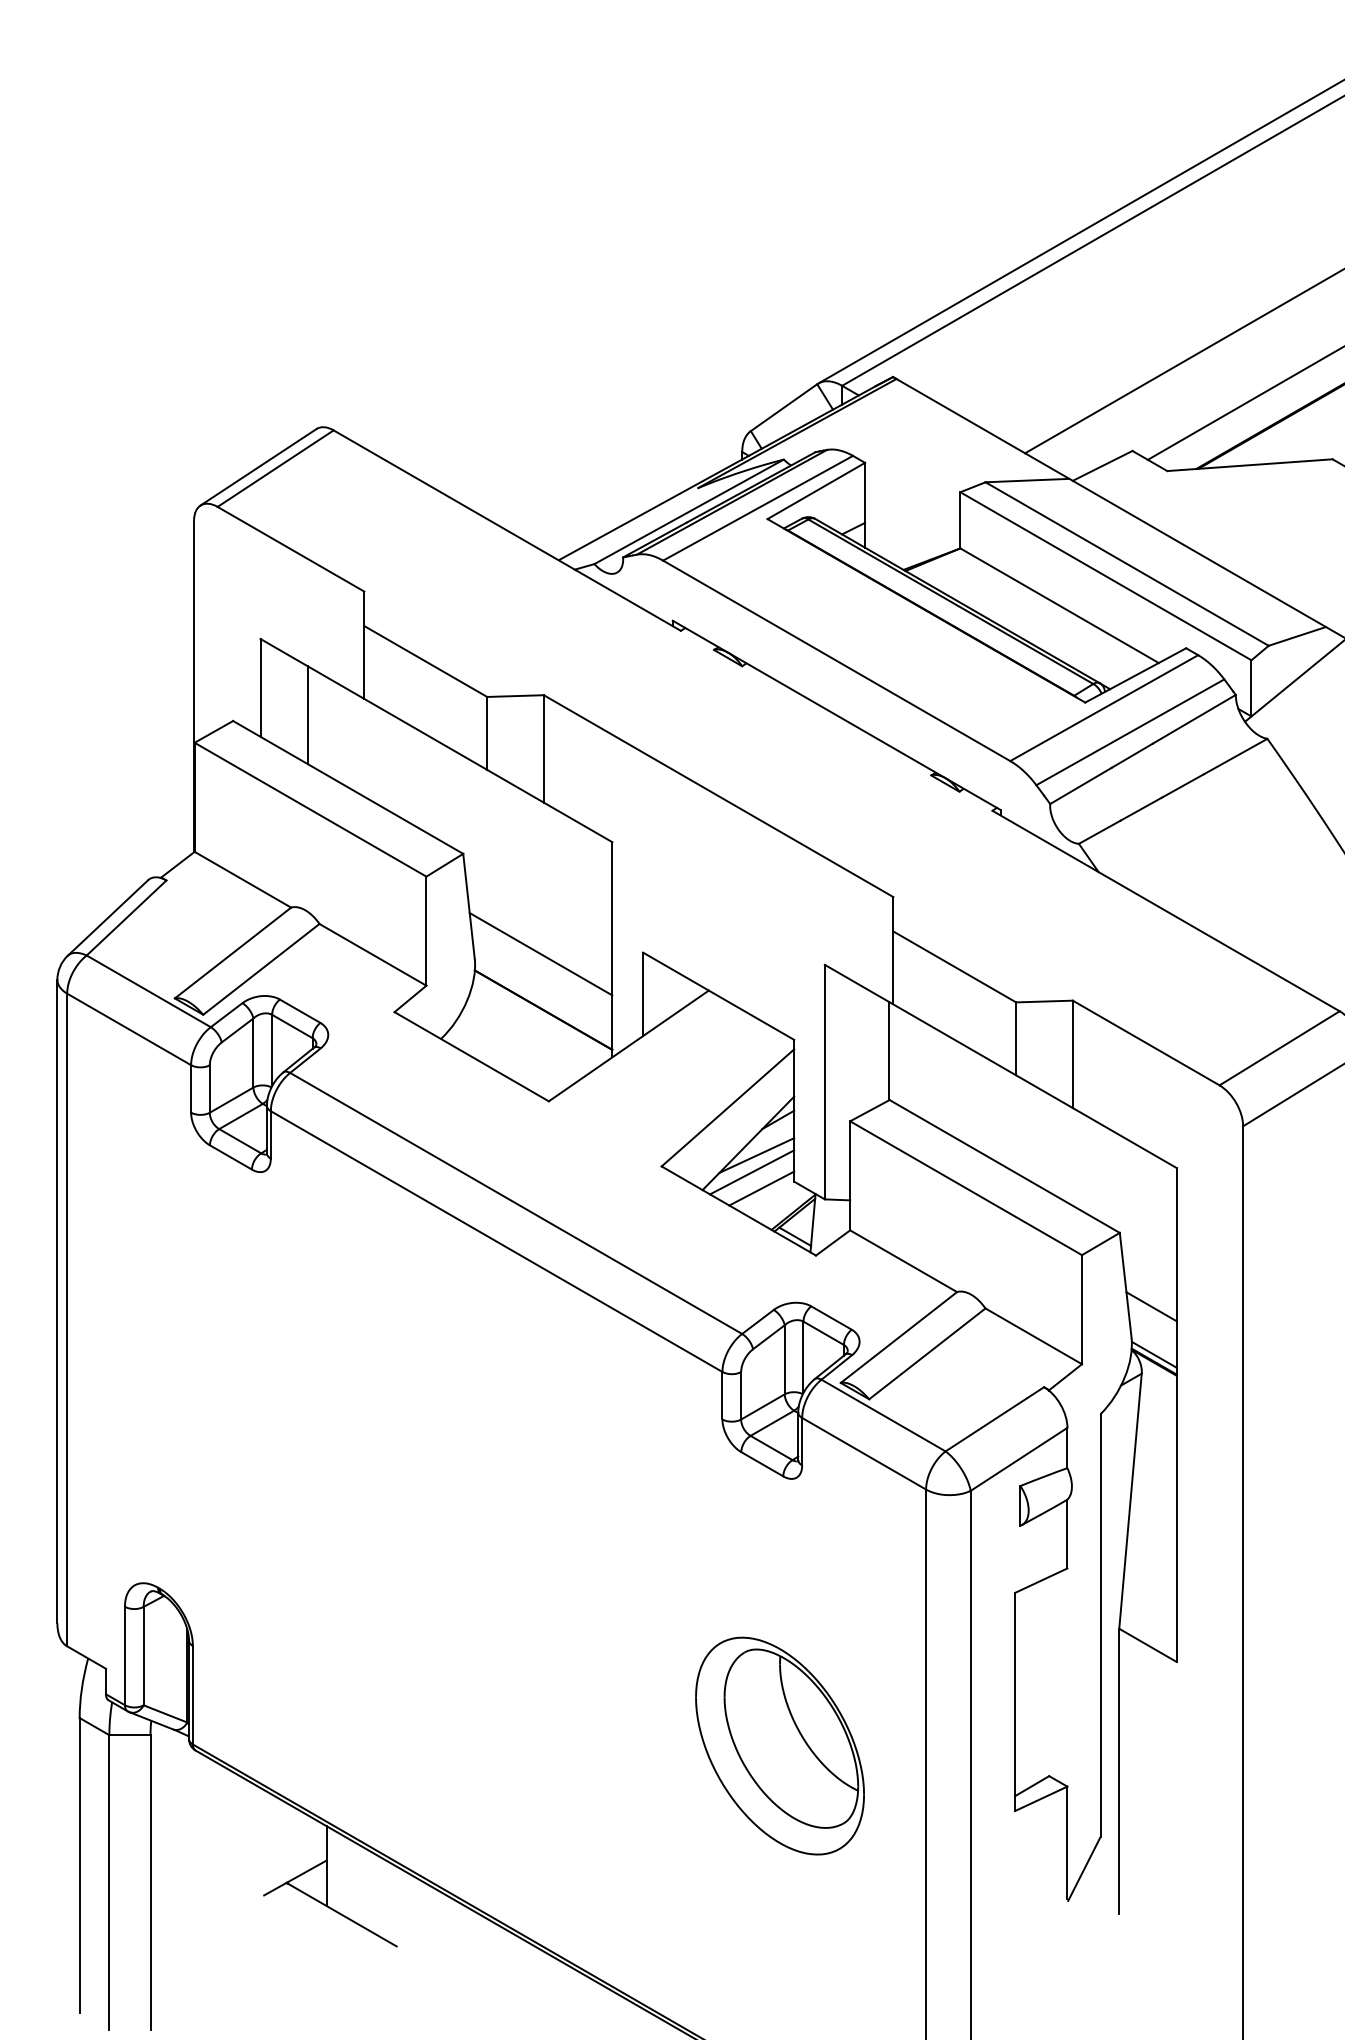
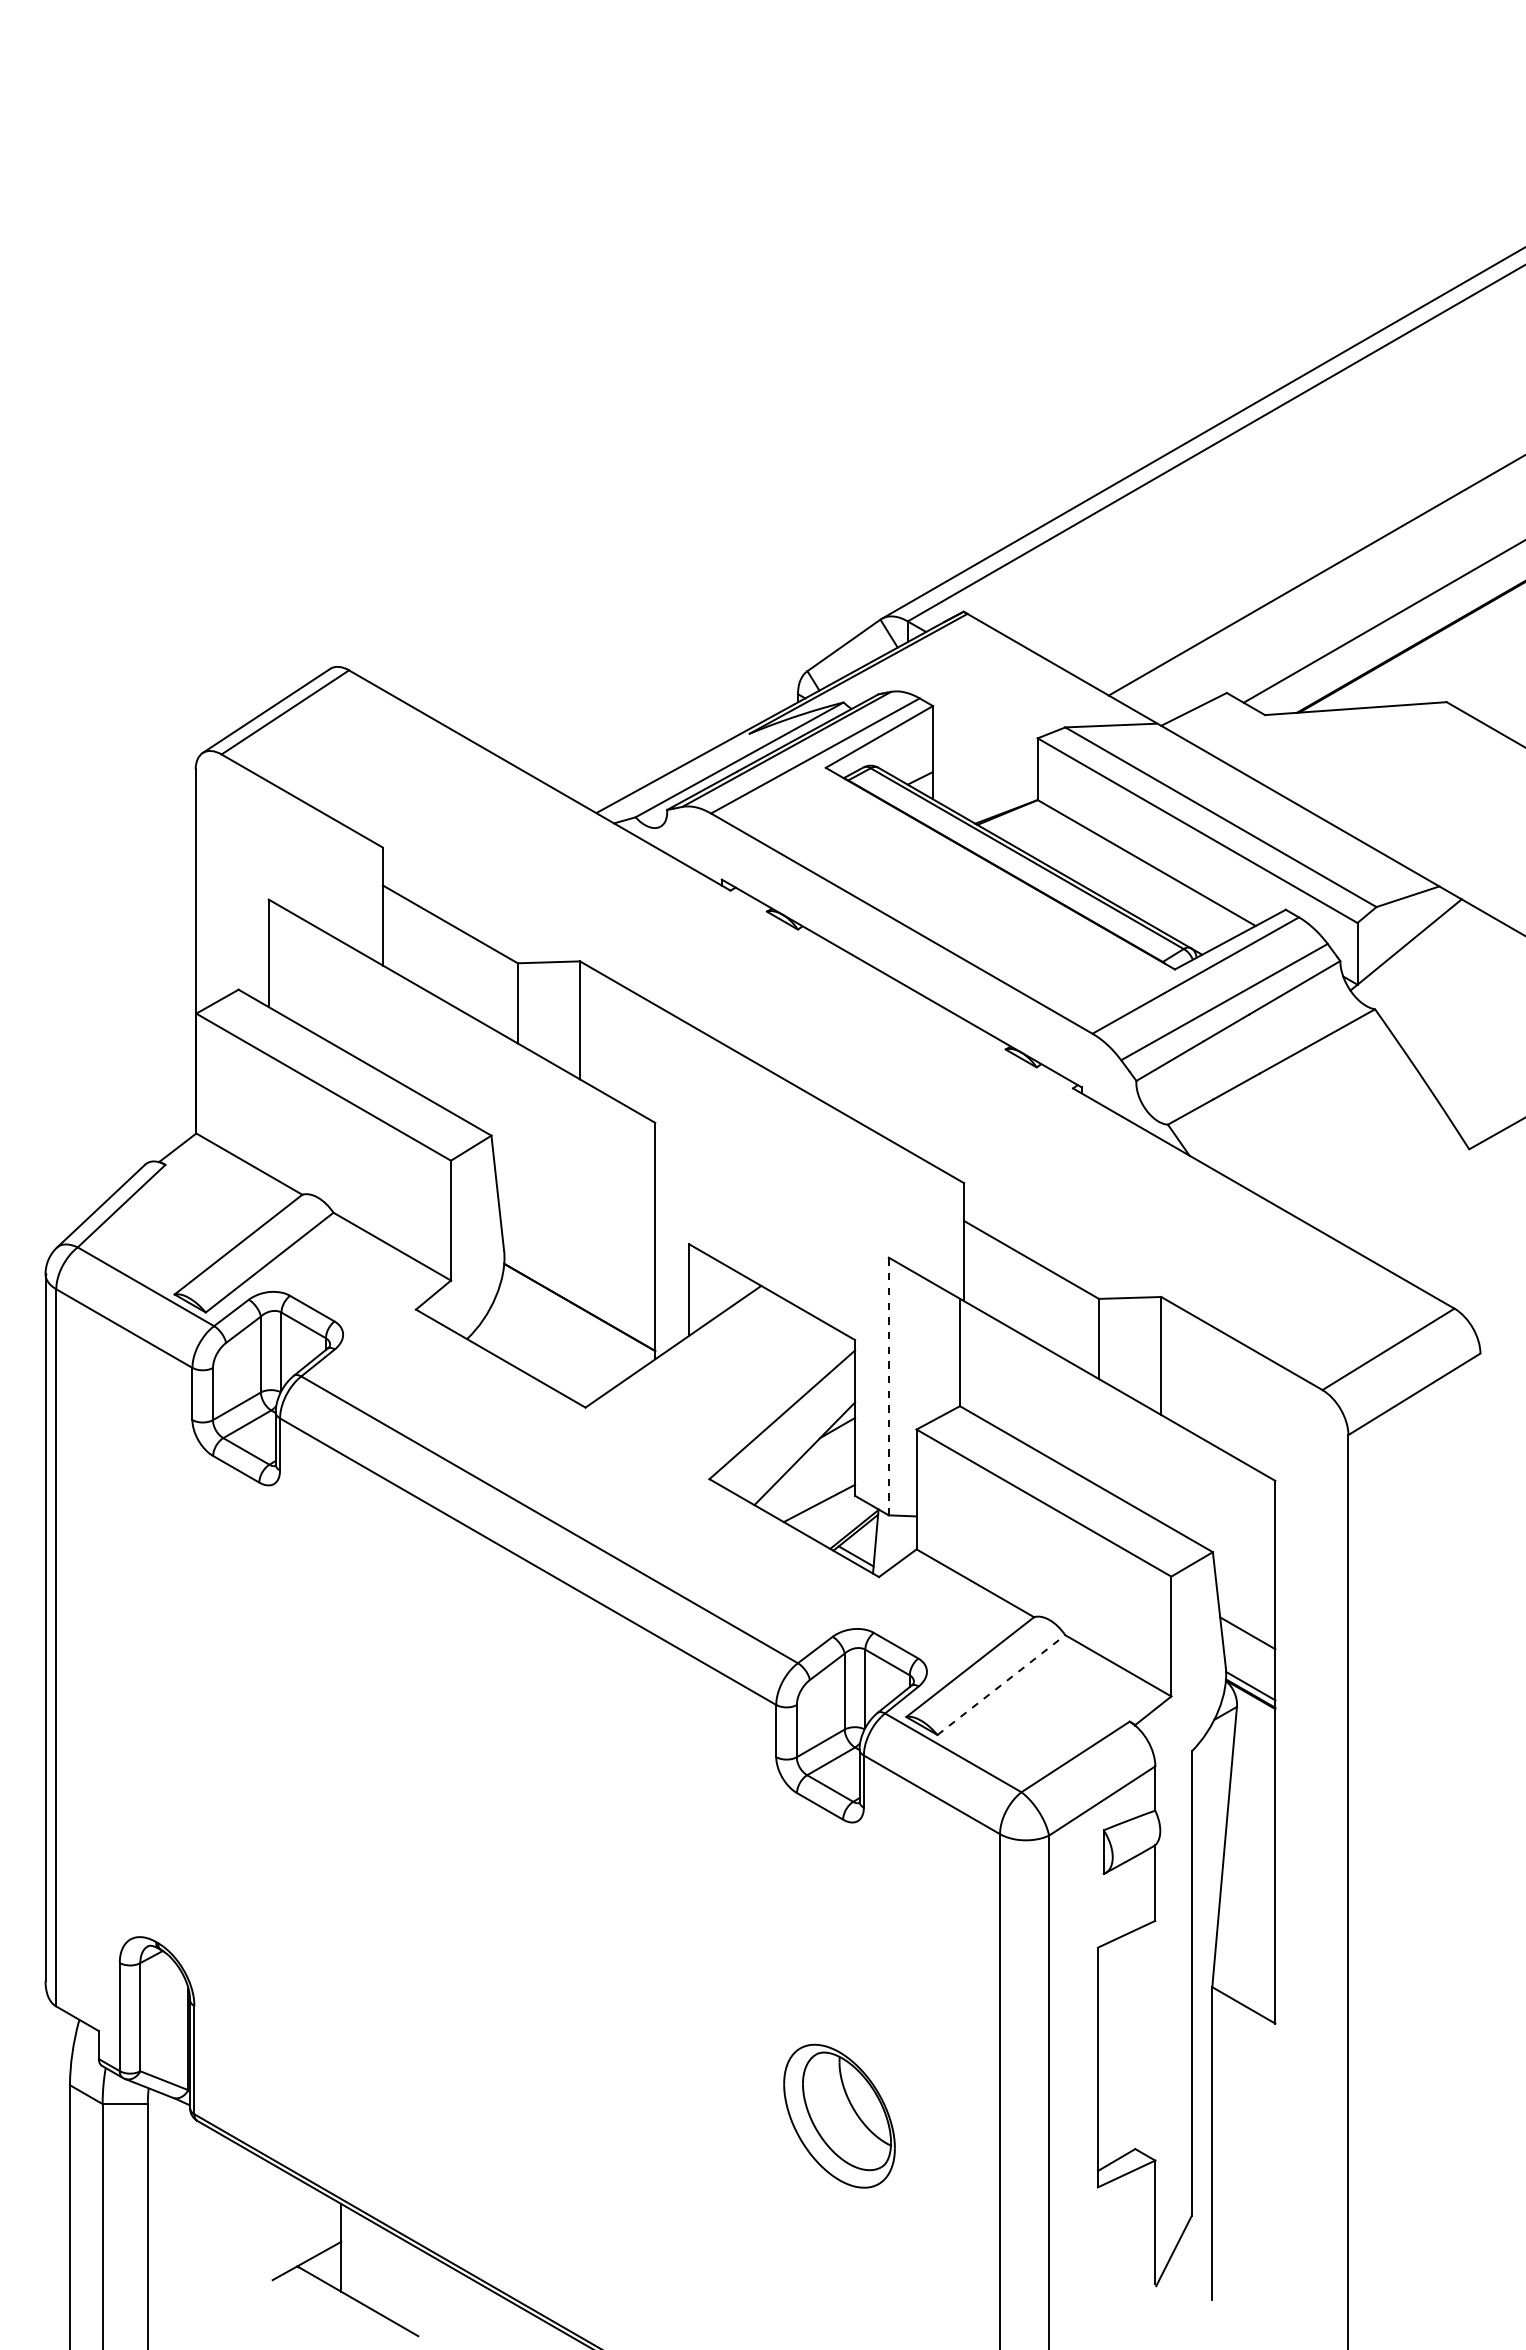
line: (307, 715) -> (320, 983), removed
line: (540, 953) -> (576, 1245), removed
line: (824, 1082) -> (888, 1386), solid -> dashed
line: (756, 1155) -> (813, 1467), removed
line: (751, 1172) -> (808, 1485), removed
line: (927, 1353) -> (1001, 1684), solid -> dashed
part: (779, 1746) -> (839, 2116), size x0.6

